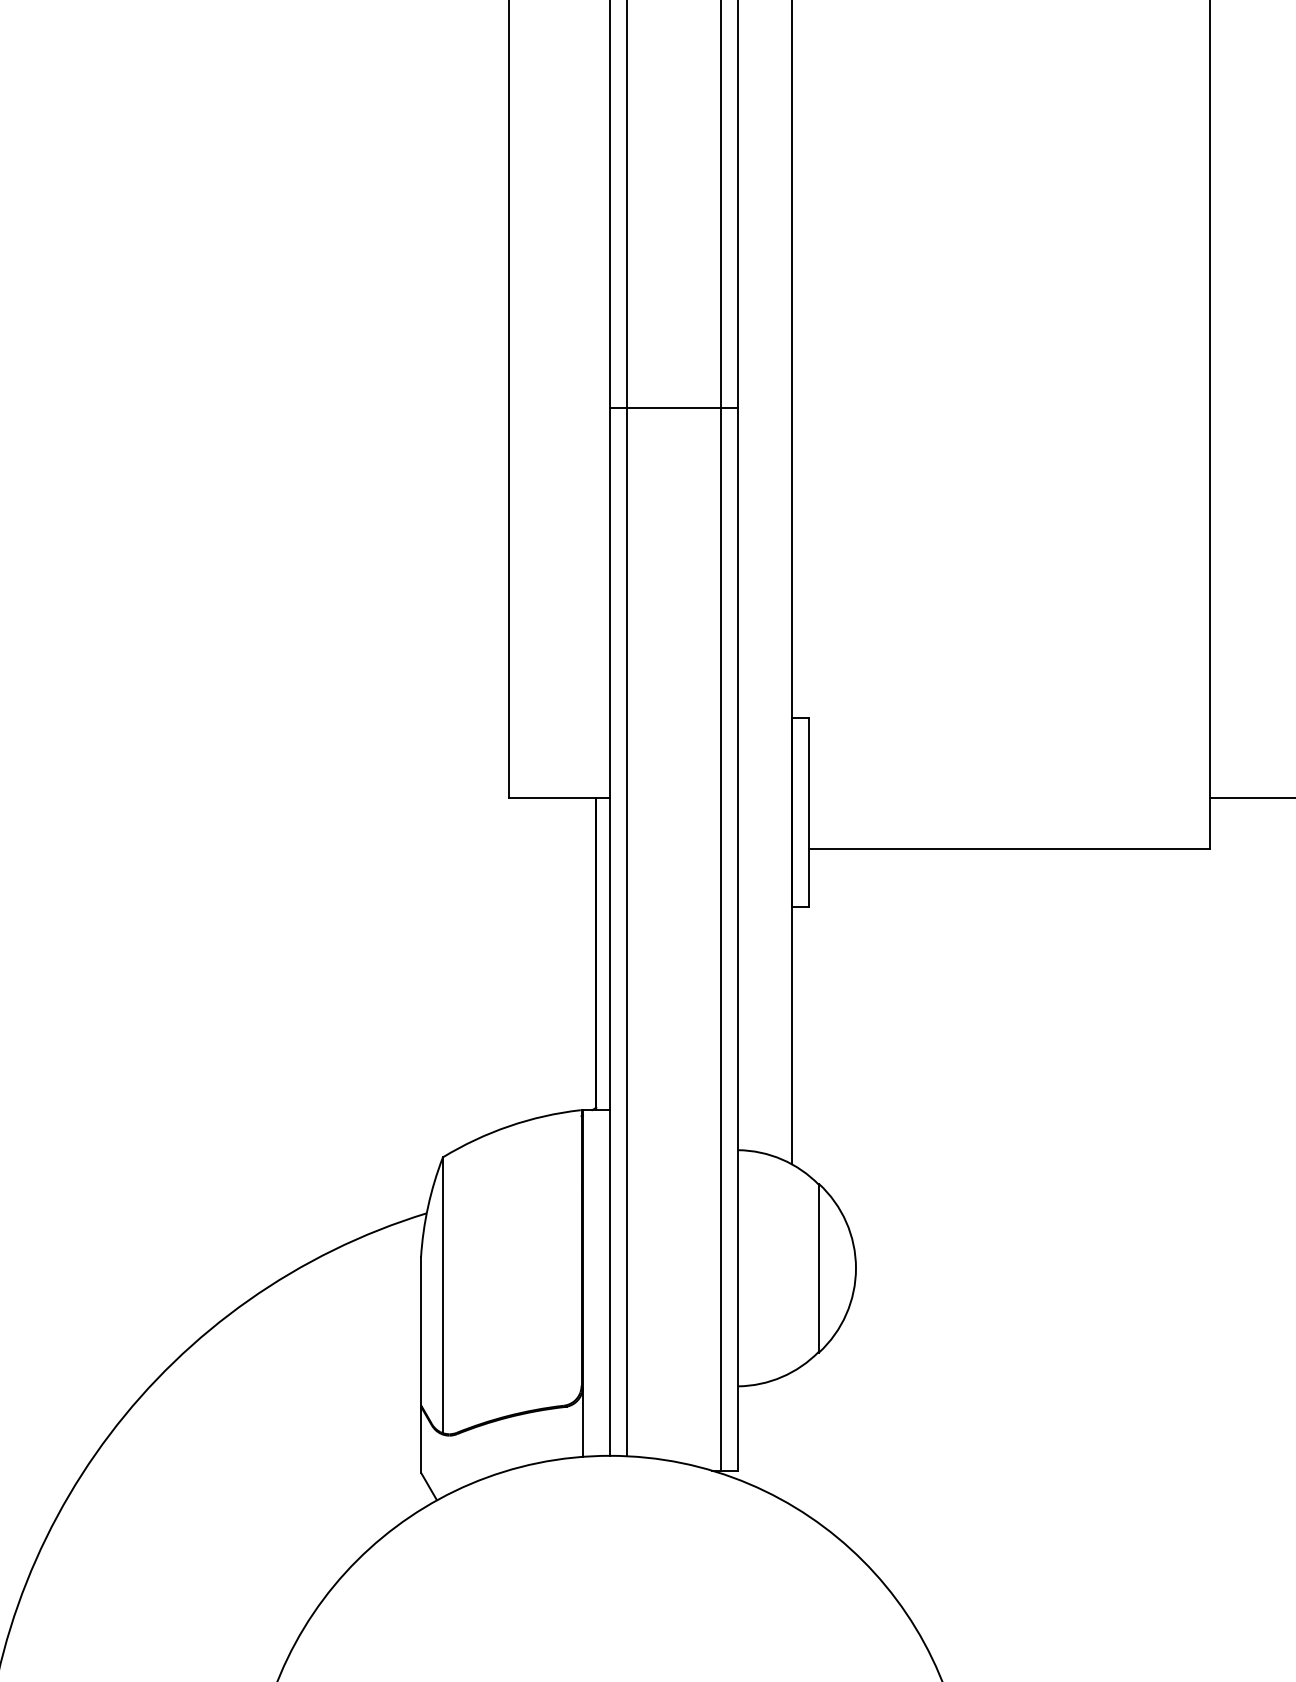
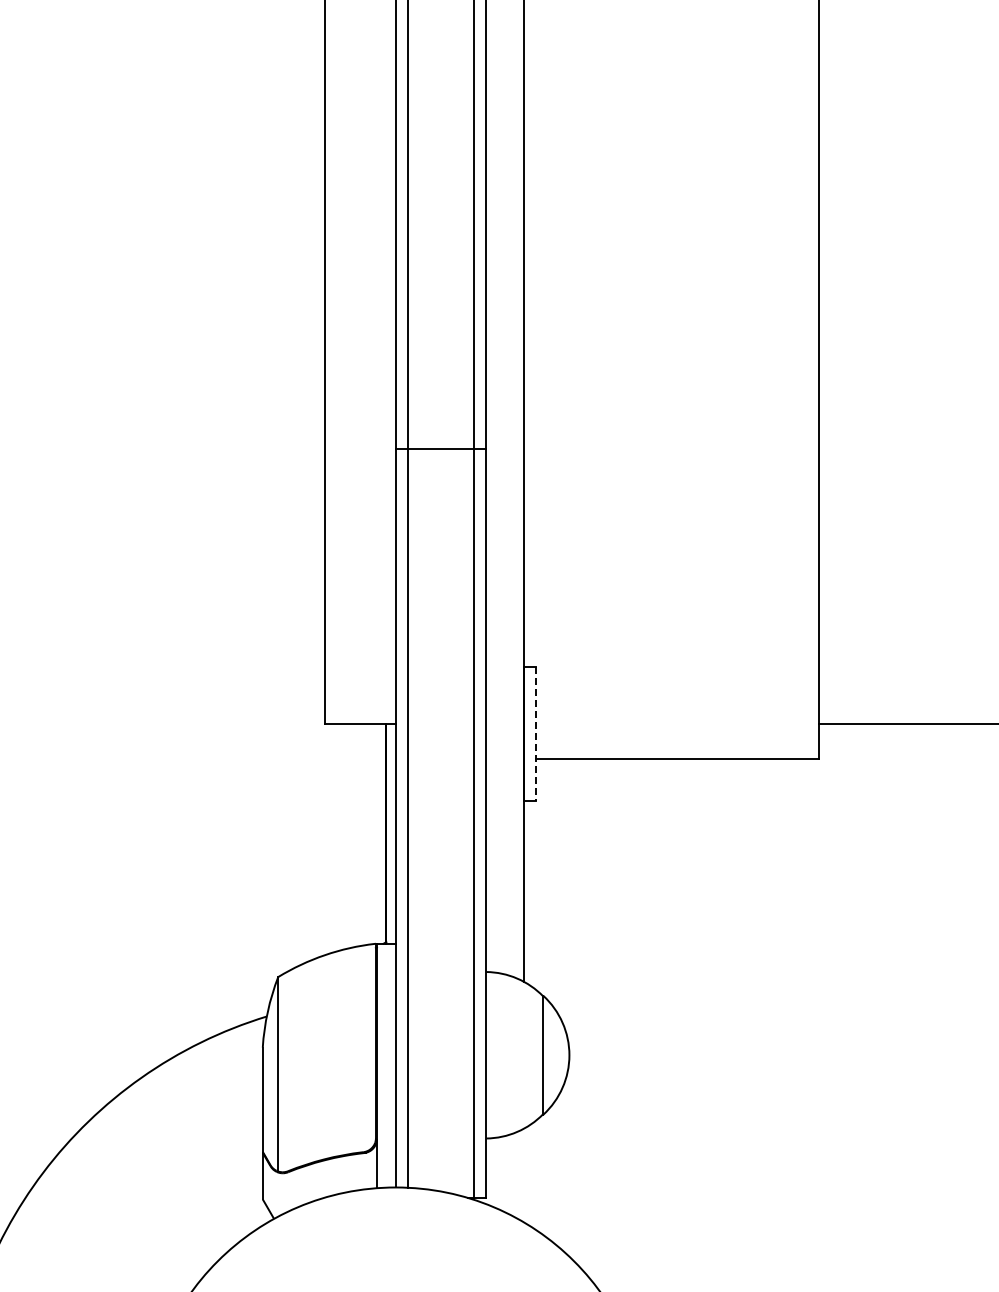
line: (809, 813) -> (536, 734), solid -> dashed

